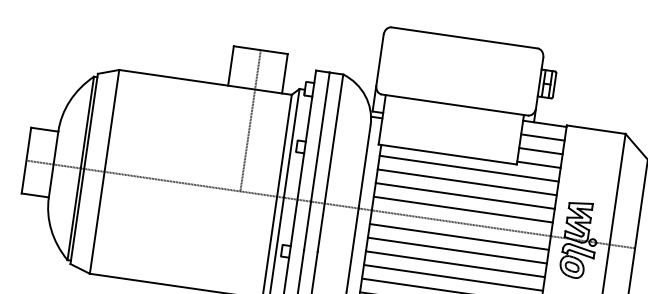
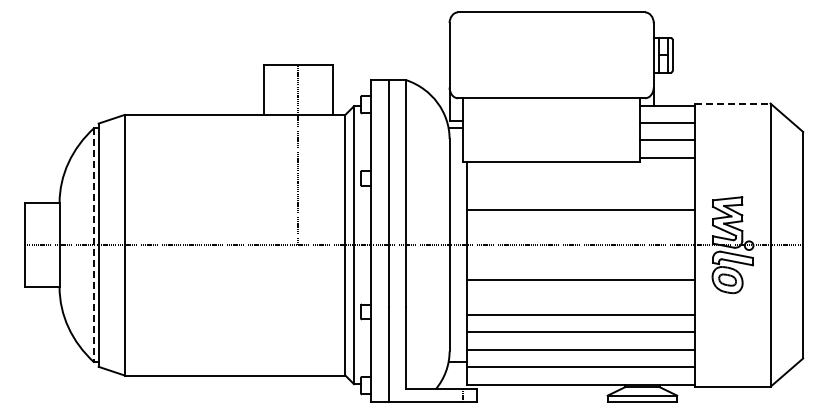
line: (595, 129) -> (732, 103), solid -> dashed
line: (80, 168) -> (94, 245), solid -> dashed
line: (468, 168) -> (580, 175), removed
line: (466, 182) -> (580, 192), removed
line: (462, 209) -> (580, 227), removed
line: (459, 236) -> (580, 262), removed
line: (455, 264) -> (580, 297), removed

